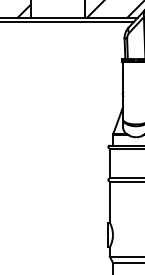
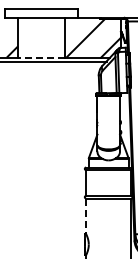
line: (56, 17) -> (40, 57), solid -> dashed
line: (110, 202) -> (86, 216), solid -> dashed

